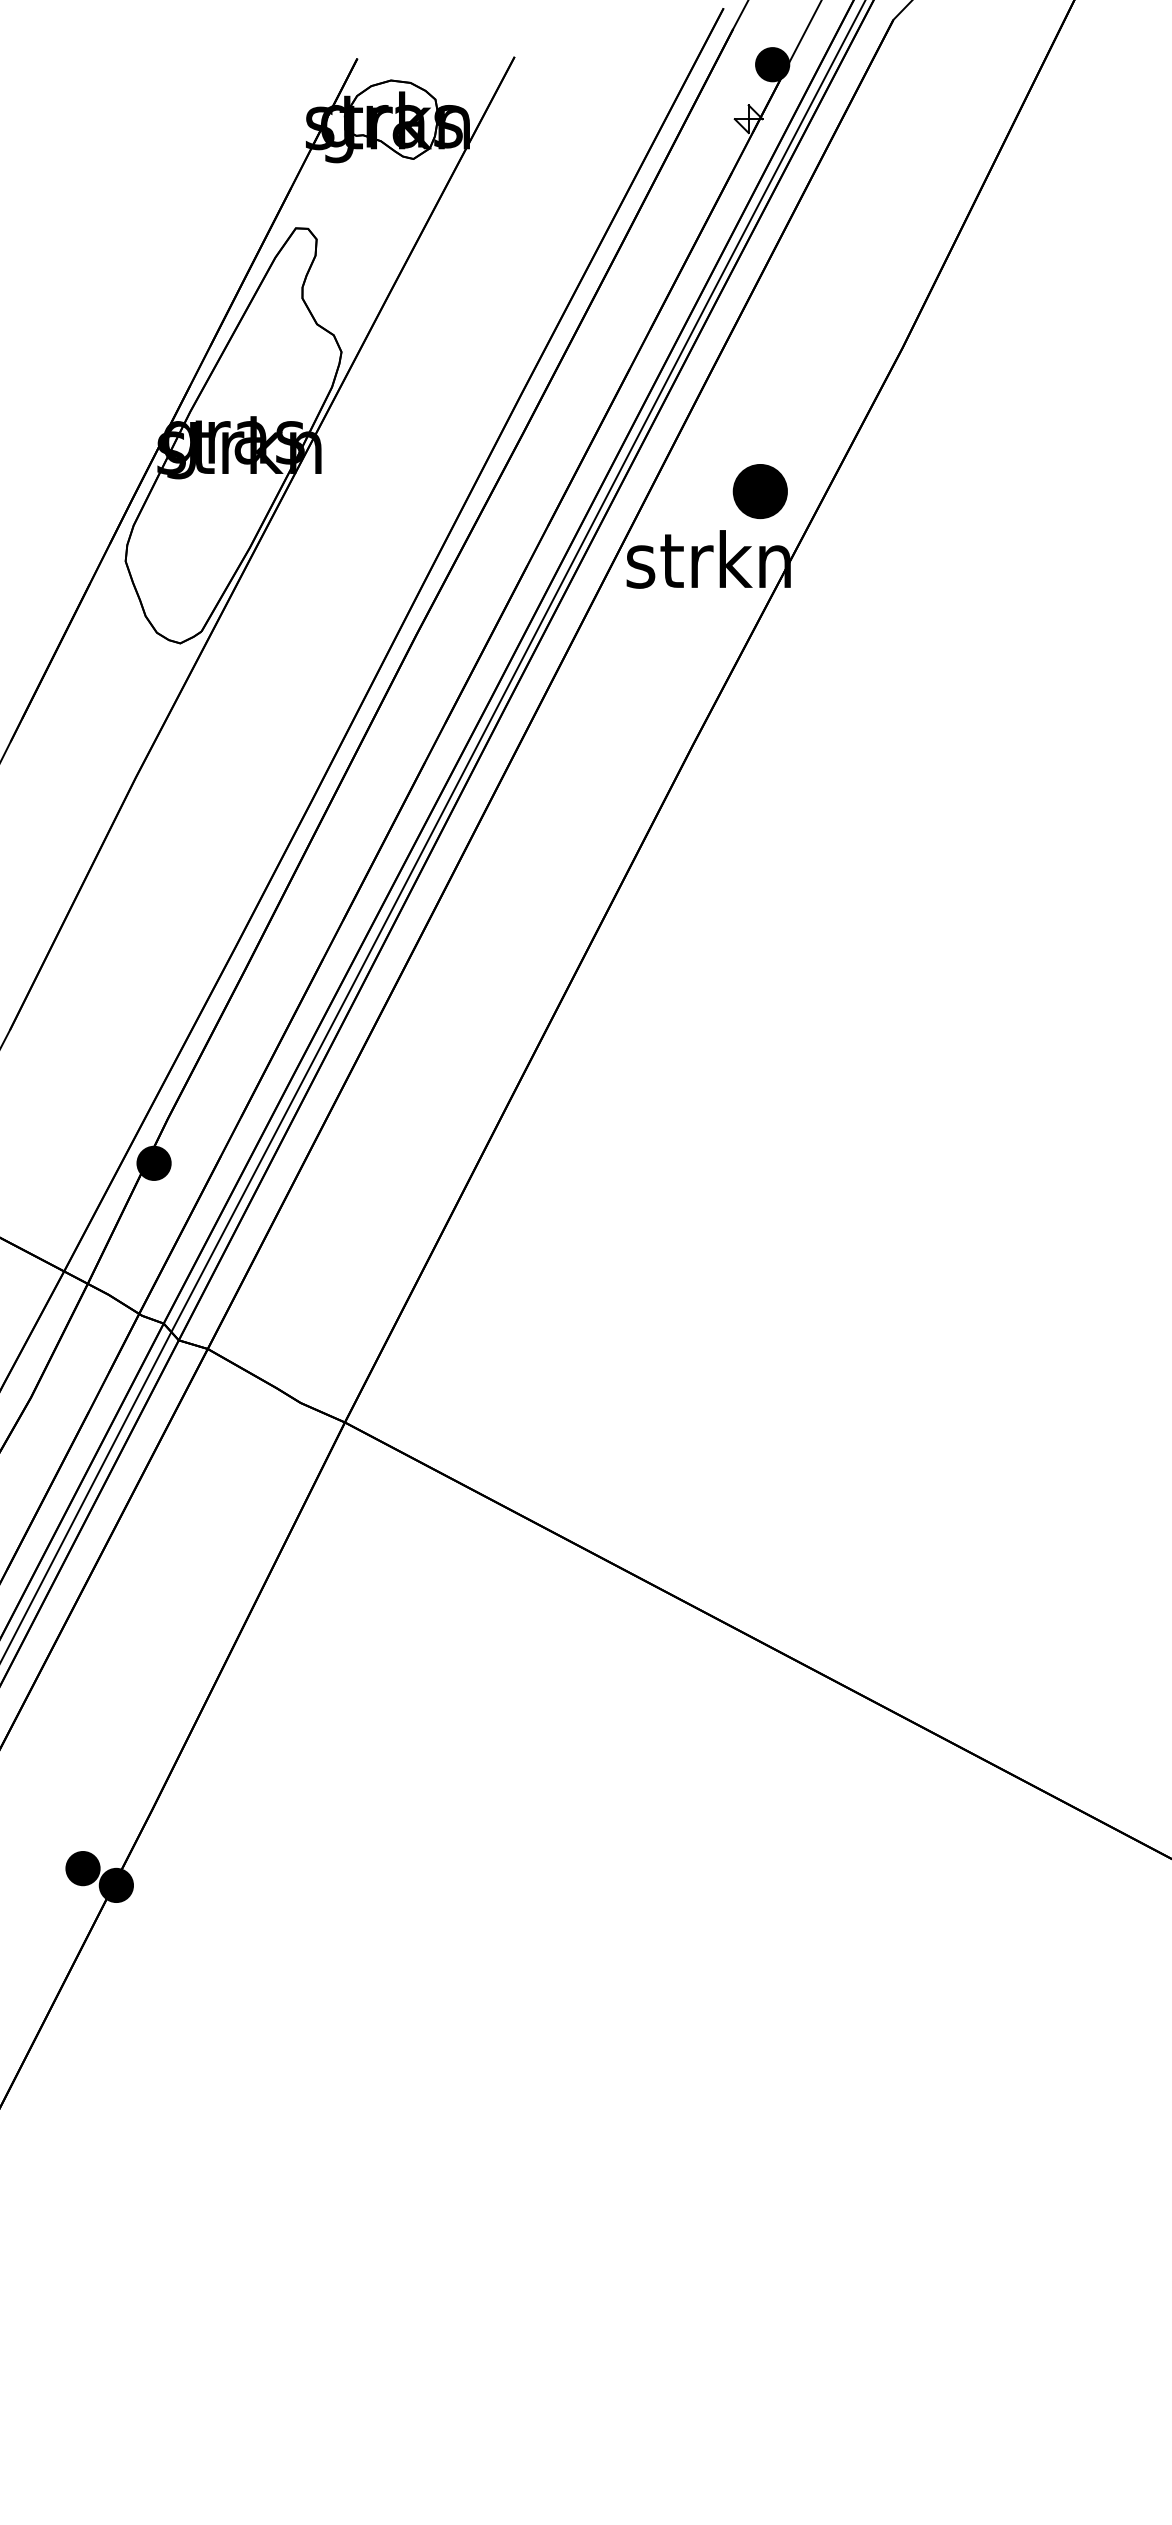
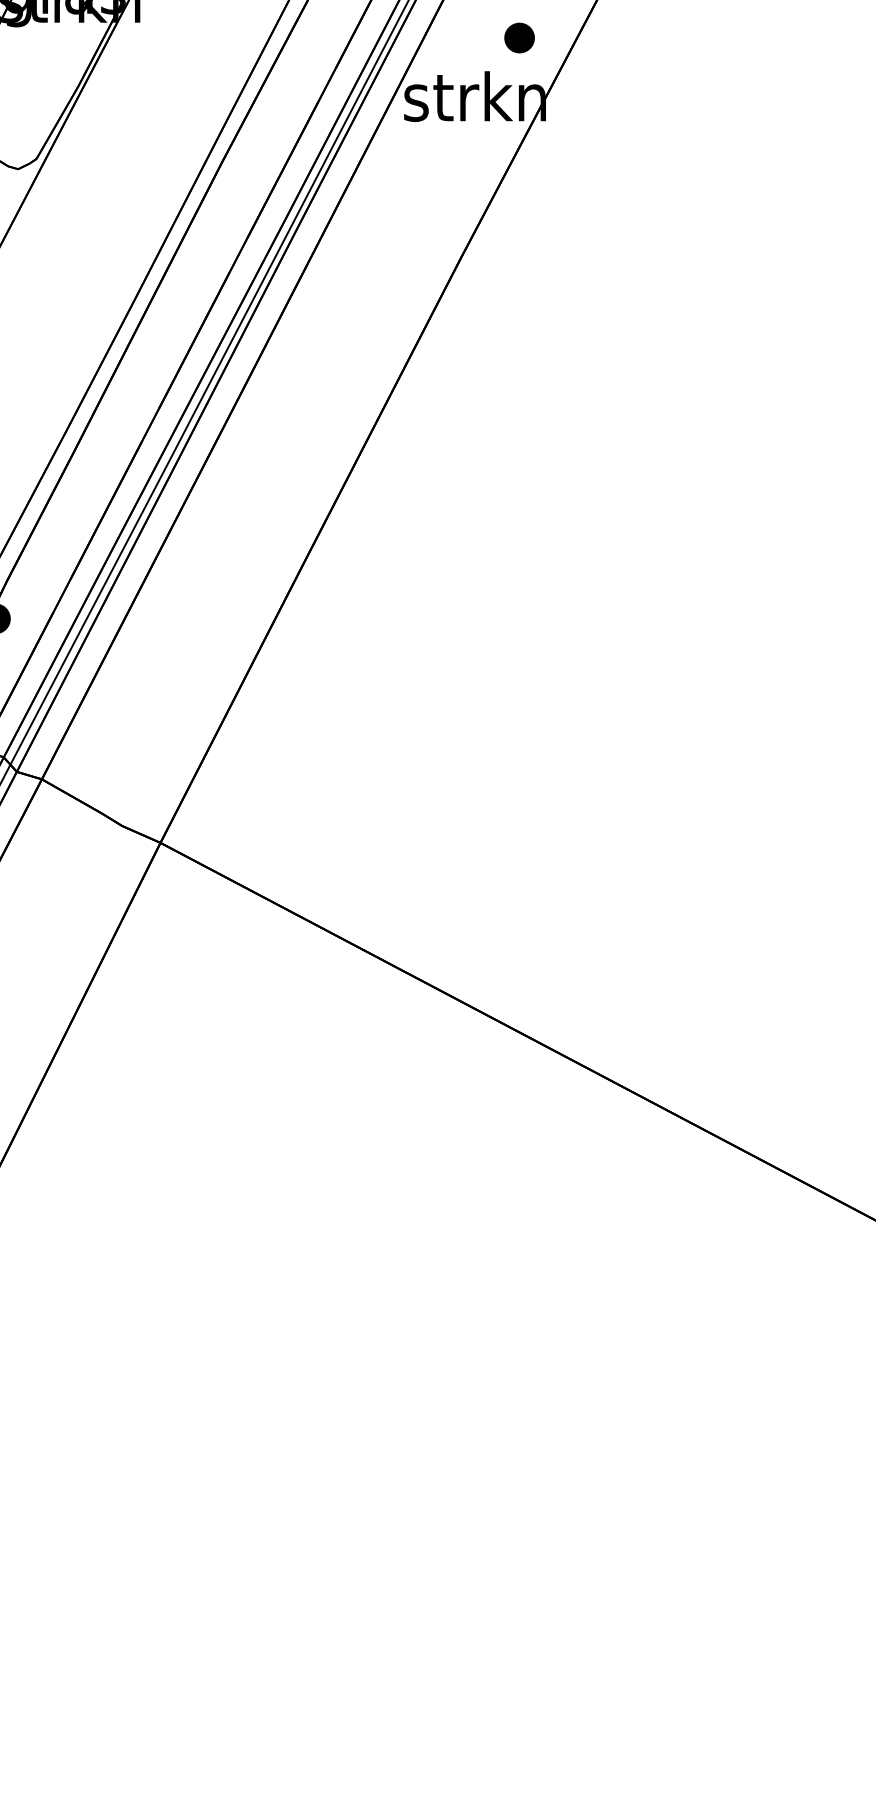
part: (759, 491) -> (518, 37), size x0.62

